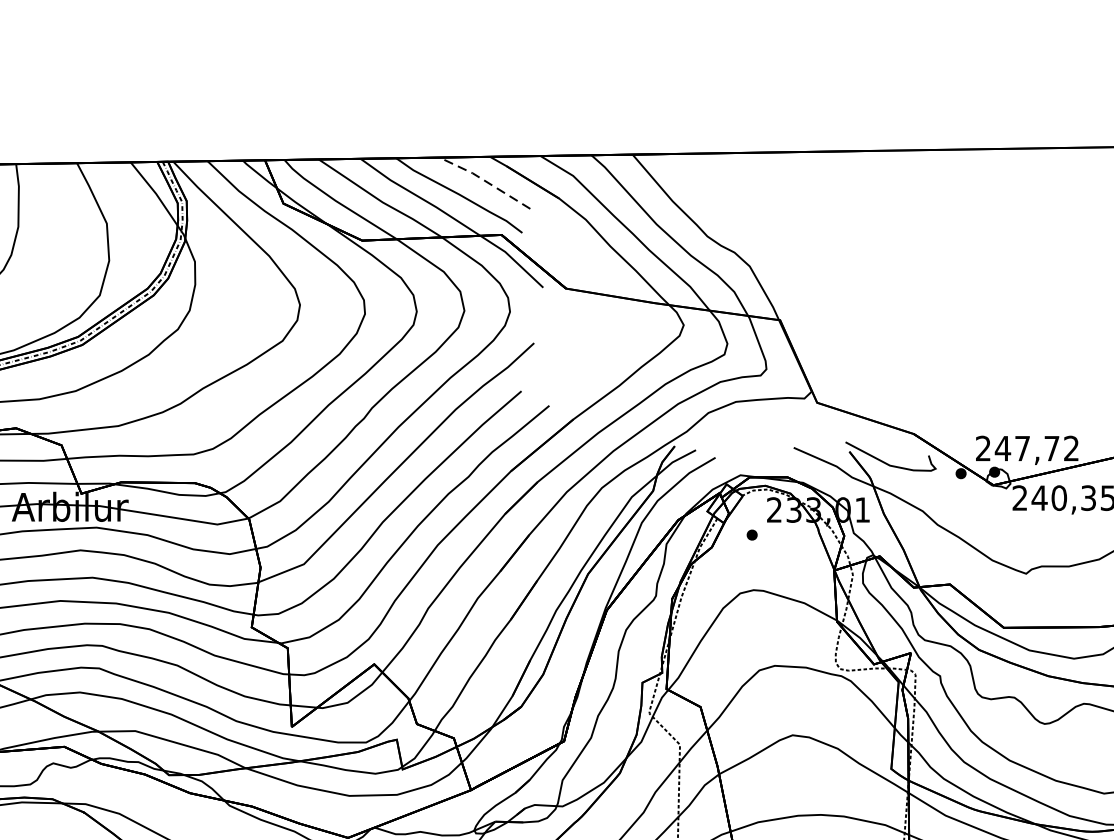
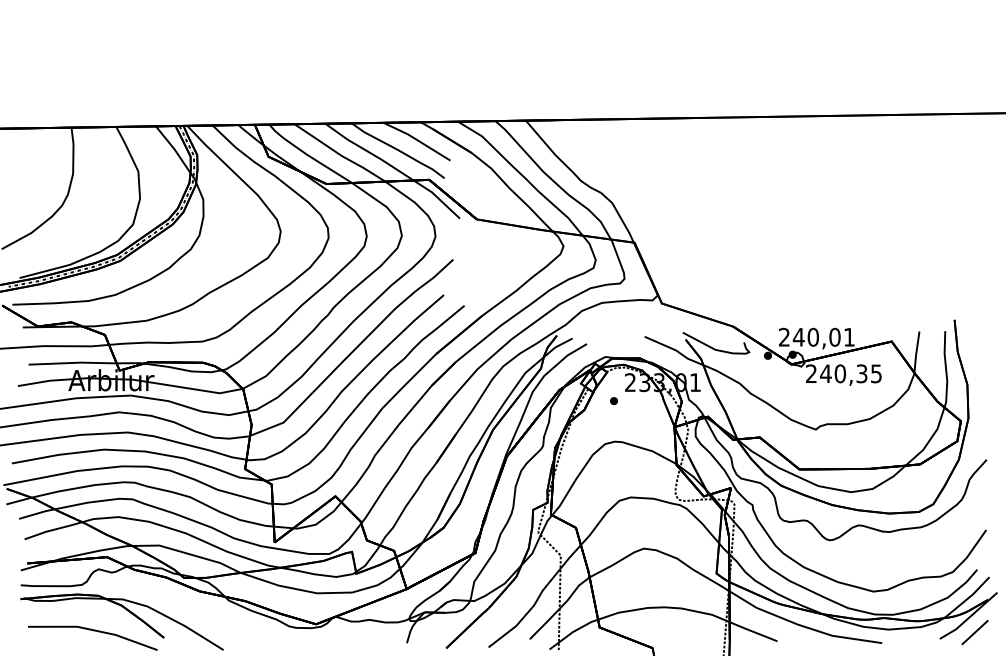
line: (485, 181) -> (417, 140), dashed -> solid
text: (1045, 447) -> (830, 336), 247,72 -> 240,01

